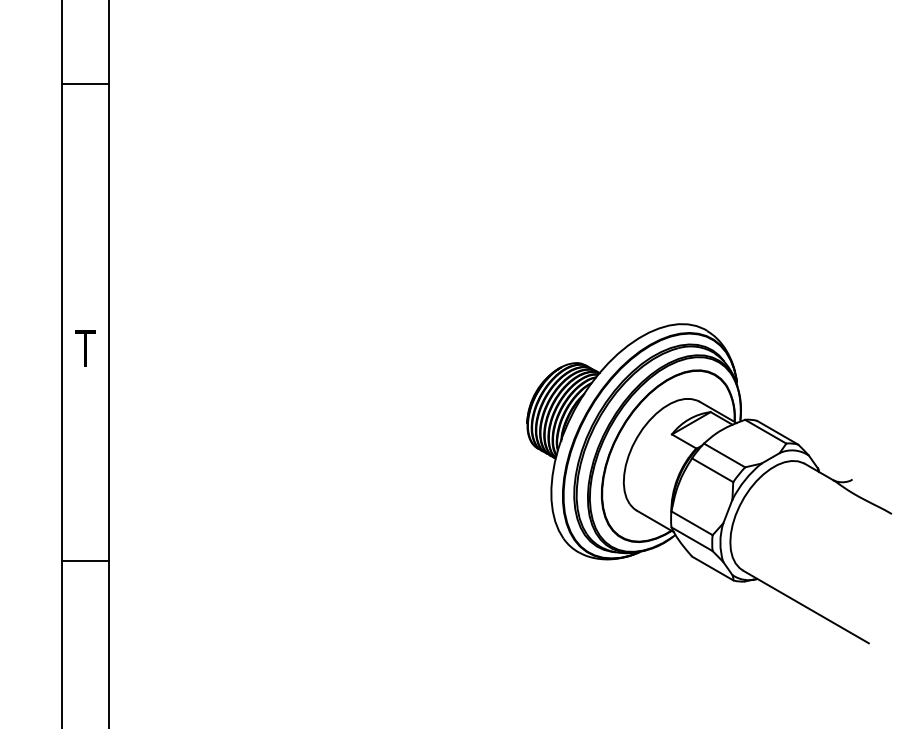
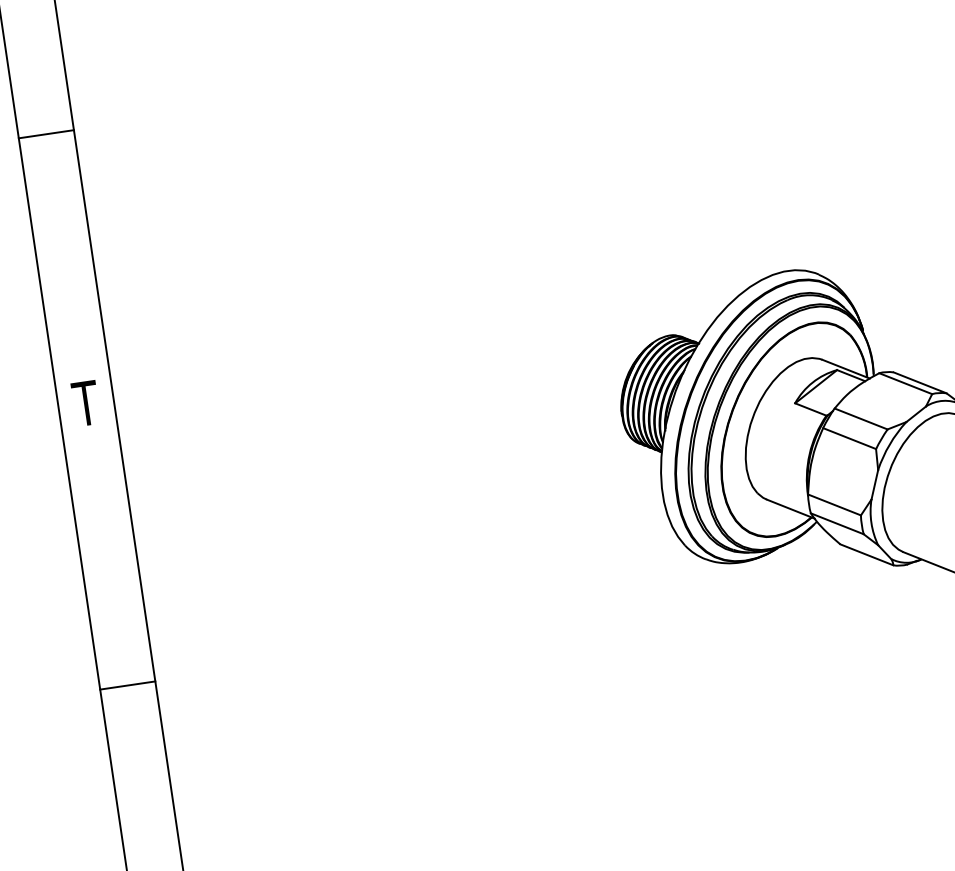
line: (85, 83) -> (46, 134), moved
line: (85, 561) -> (127, 685), moved

